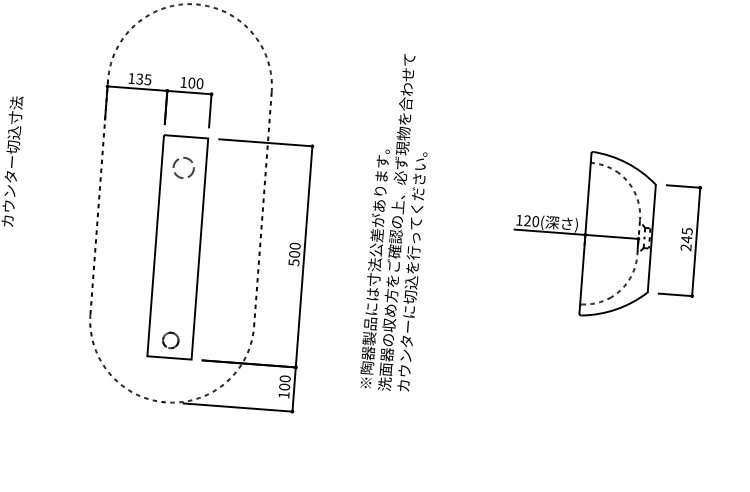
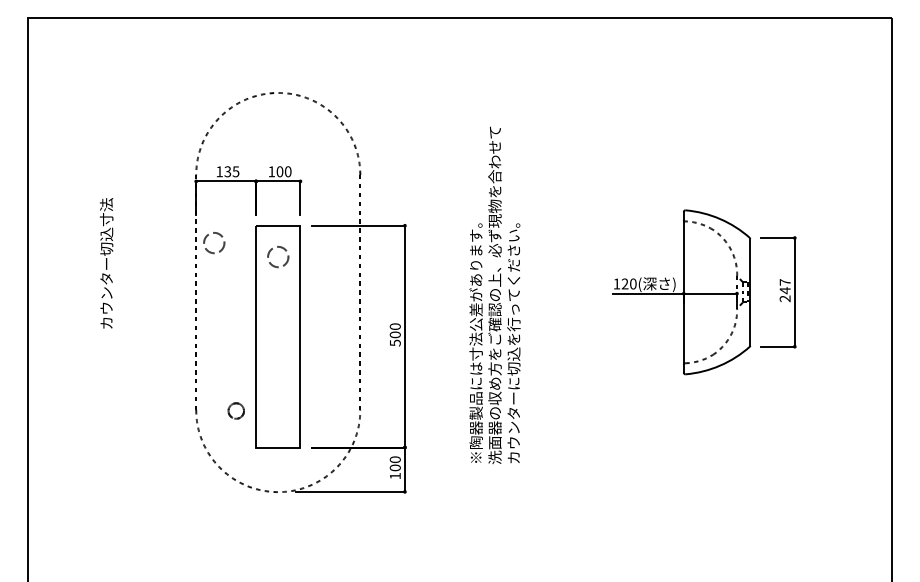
circle: (121, 149) -> (214, 243), added
text: (686, 231) -> (784, 282), 245 -> 247
circle: (170, 339) -> (235, 410), moved

